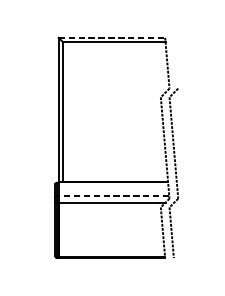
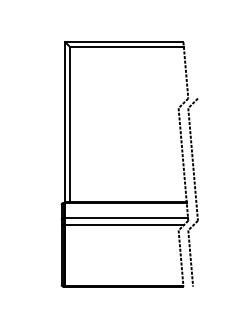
line: (112, 38) -> (124, 42), dashed -> solid
line: (113, 195) -> (126, 217), dashed -> solid

